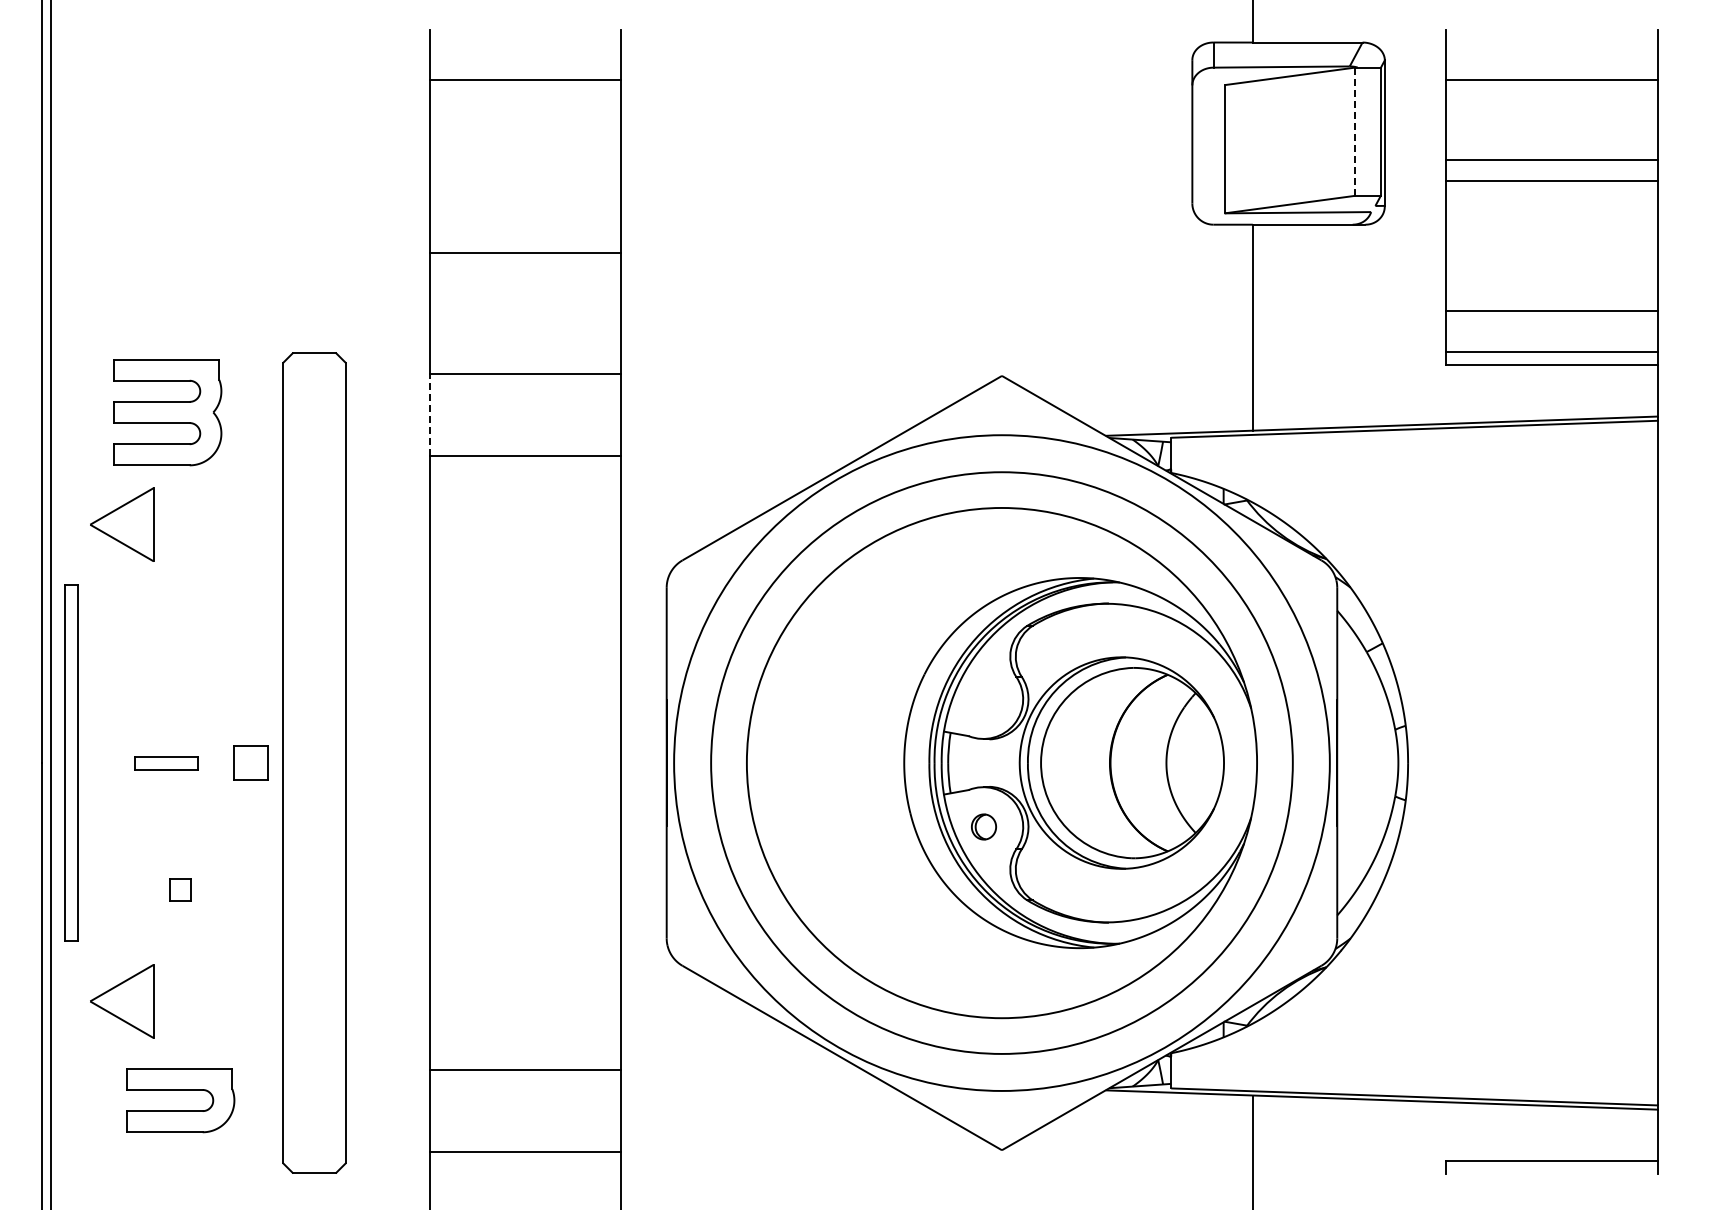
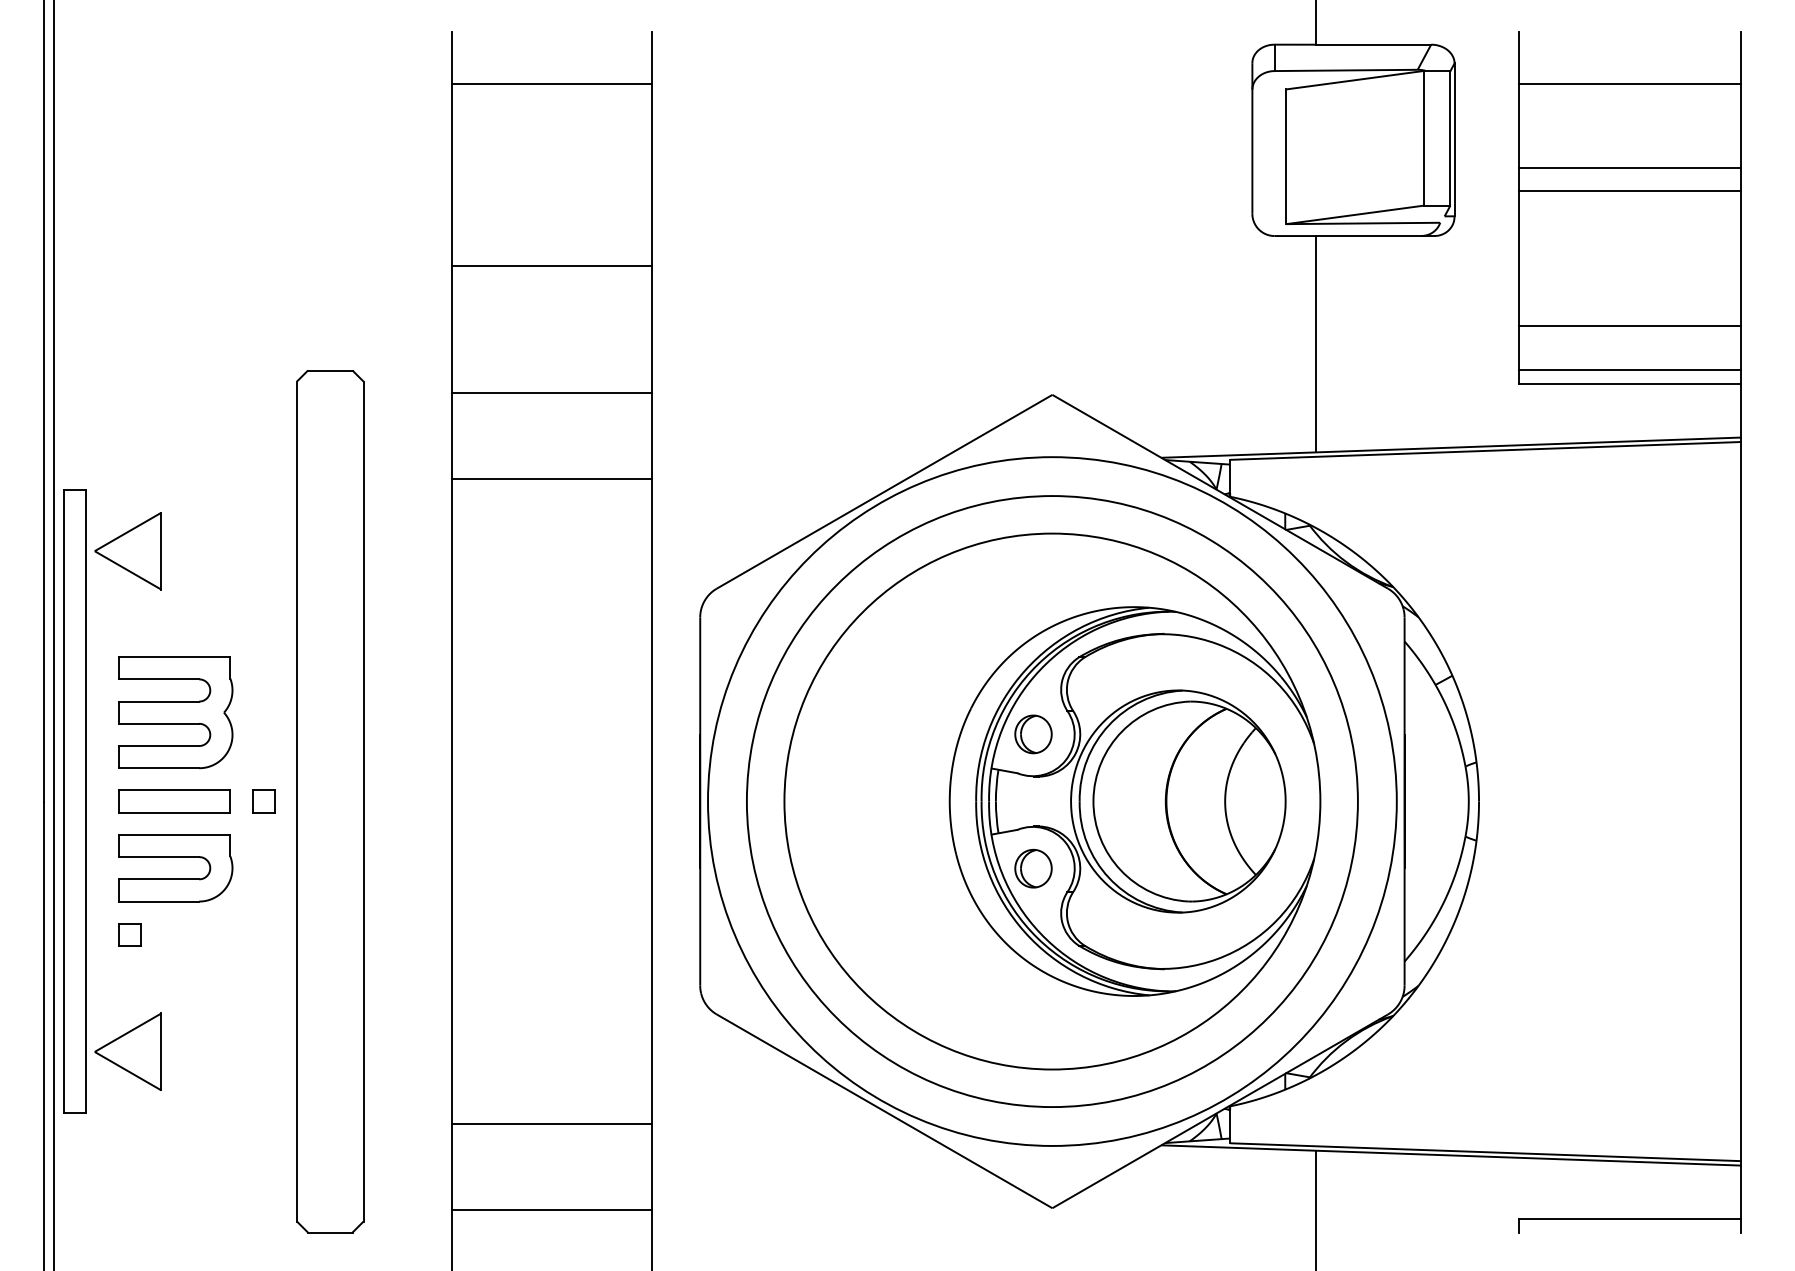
line: (1355, 131) -> (1423, 138), dashed -> solid
part: (167, 412) -> (175, 712), moved
line: (430, 414) -> (452, 435), dashed -> solid
part: (983, 698) -> (1033, 733), added
part: (71, 762) -> (75, 800), size x1.67
part: (166, 763) -> (174, 801), size x1.67
part: (250, 763) -> (263, 801), size x0.62
part: (983, 826) -> (1033, 868), size x1.43
part: (180, 889) -> (130, 934), moved
part: (180, 1090) -> (175, 857), moved

